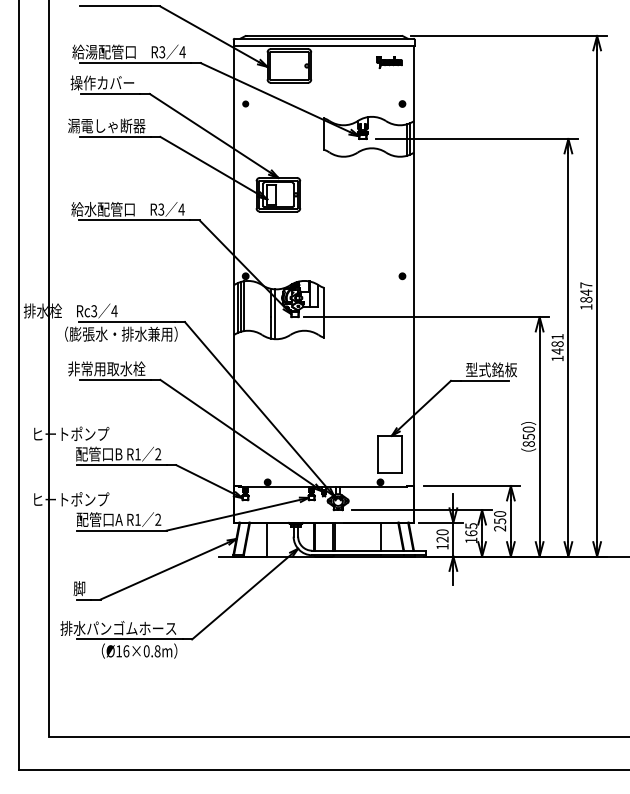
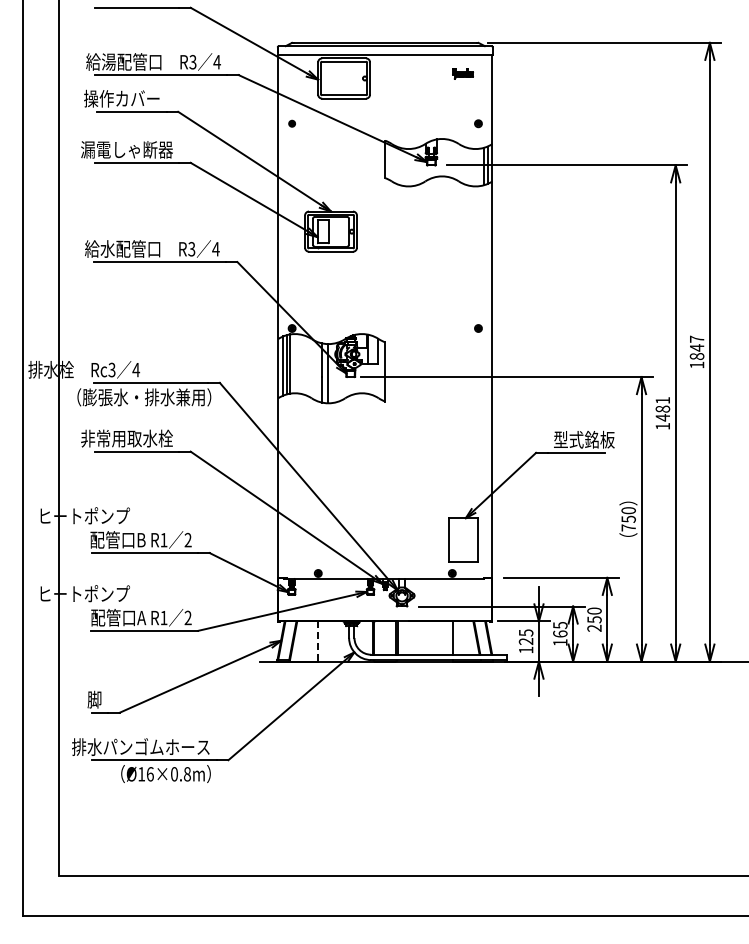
part: (389, 61) -> (462, 73), size x0.7
text: (528, 443) -> (628, 527), 850 -> 750
text: (442, 532) -> (525, 632), 120 -> 125
line: (267, 540) -> (317, 642), solid -> dashed

